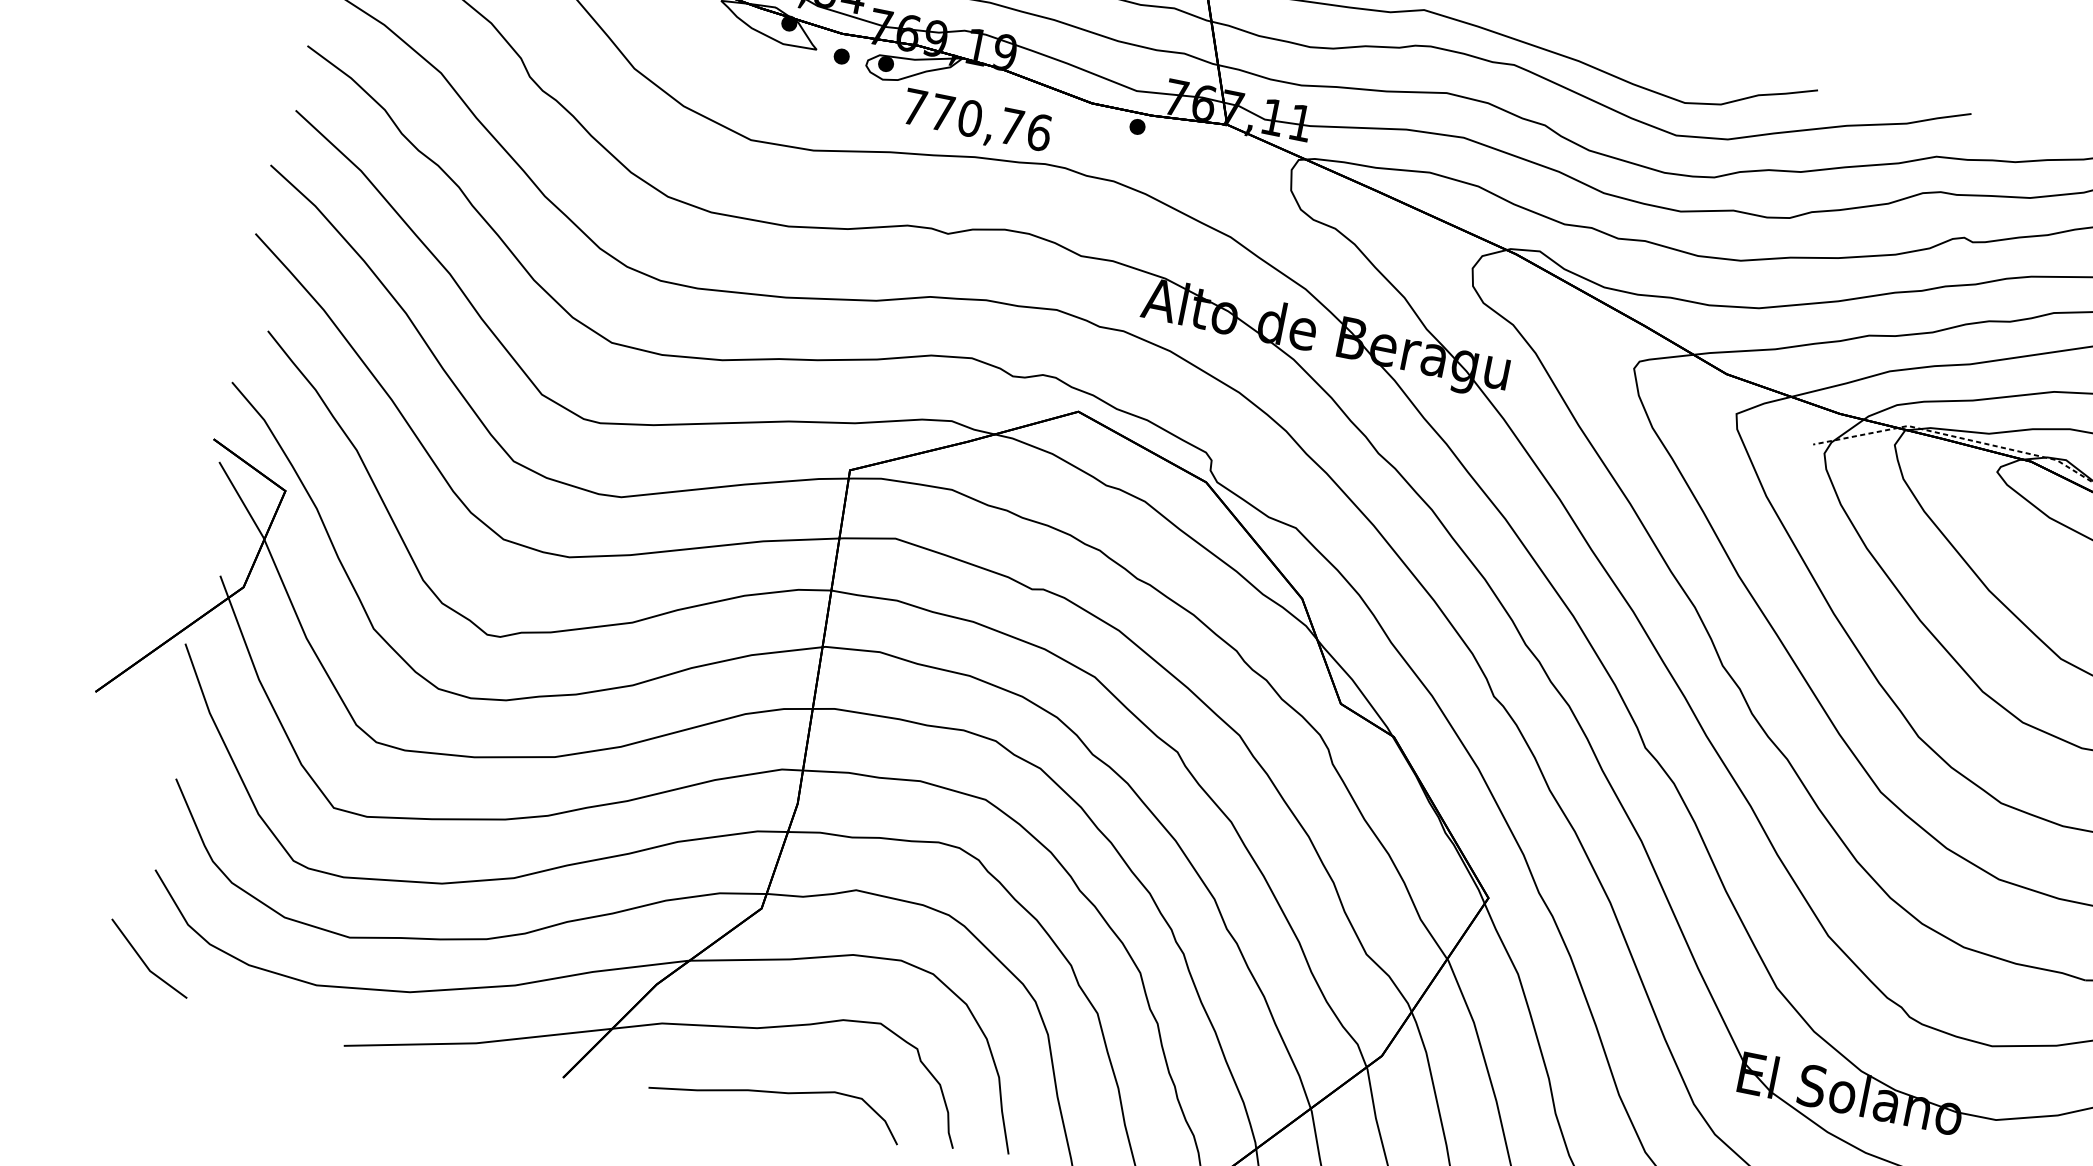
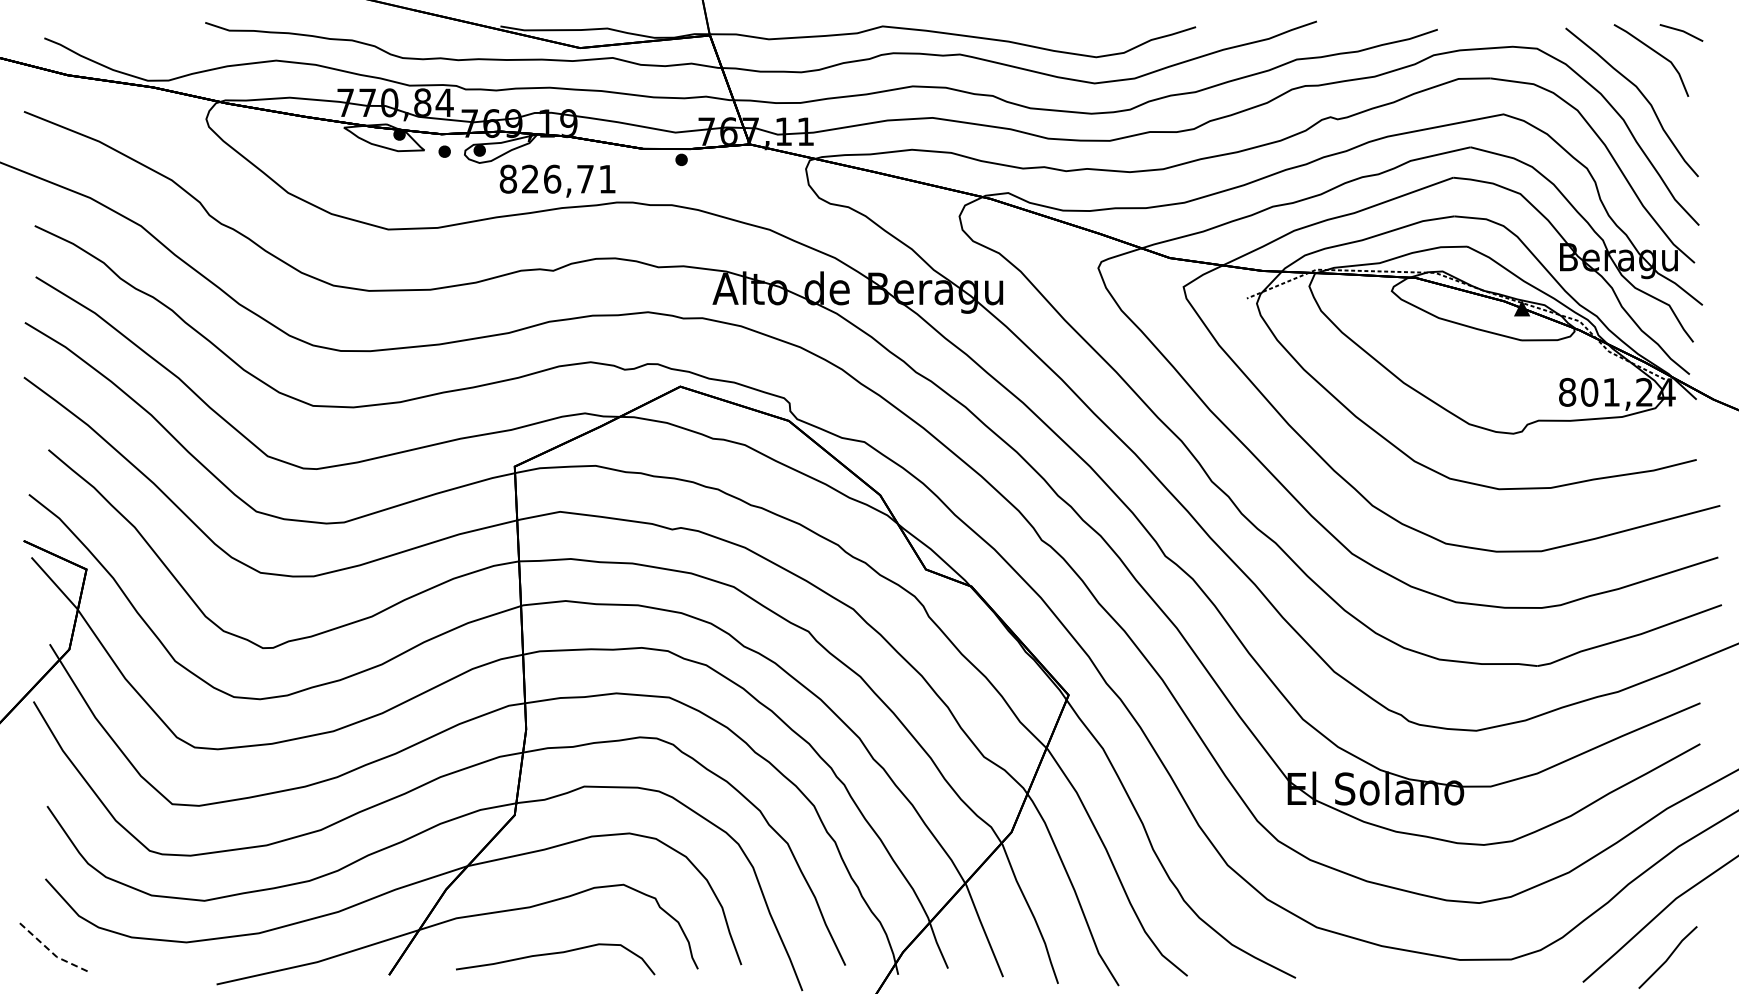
text: (976, 118) -> (557, 178), 770,76 -> 826,71
line: (144, 963) -> (51, 952), solid -> dashed

